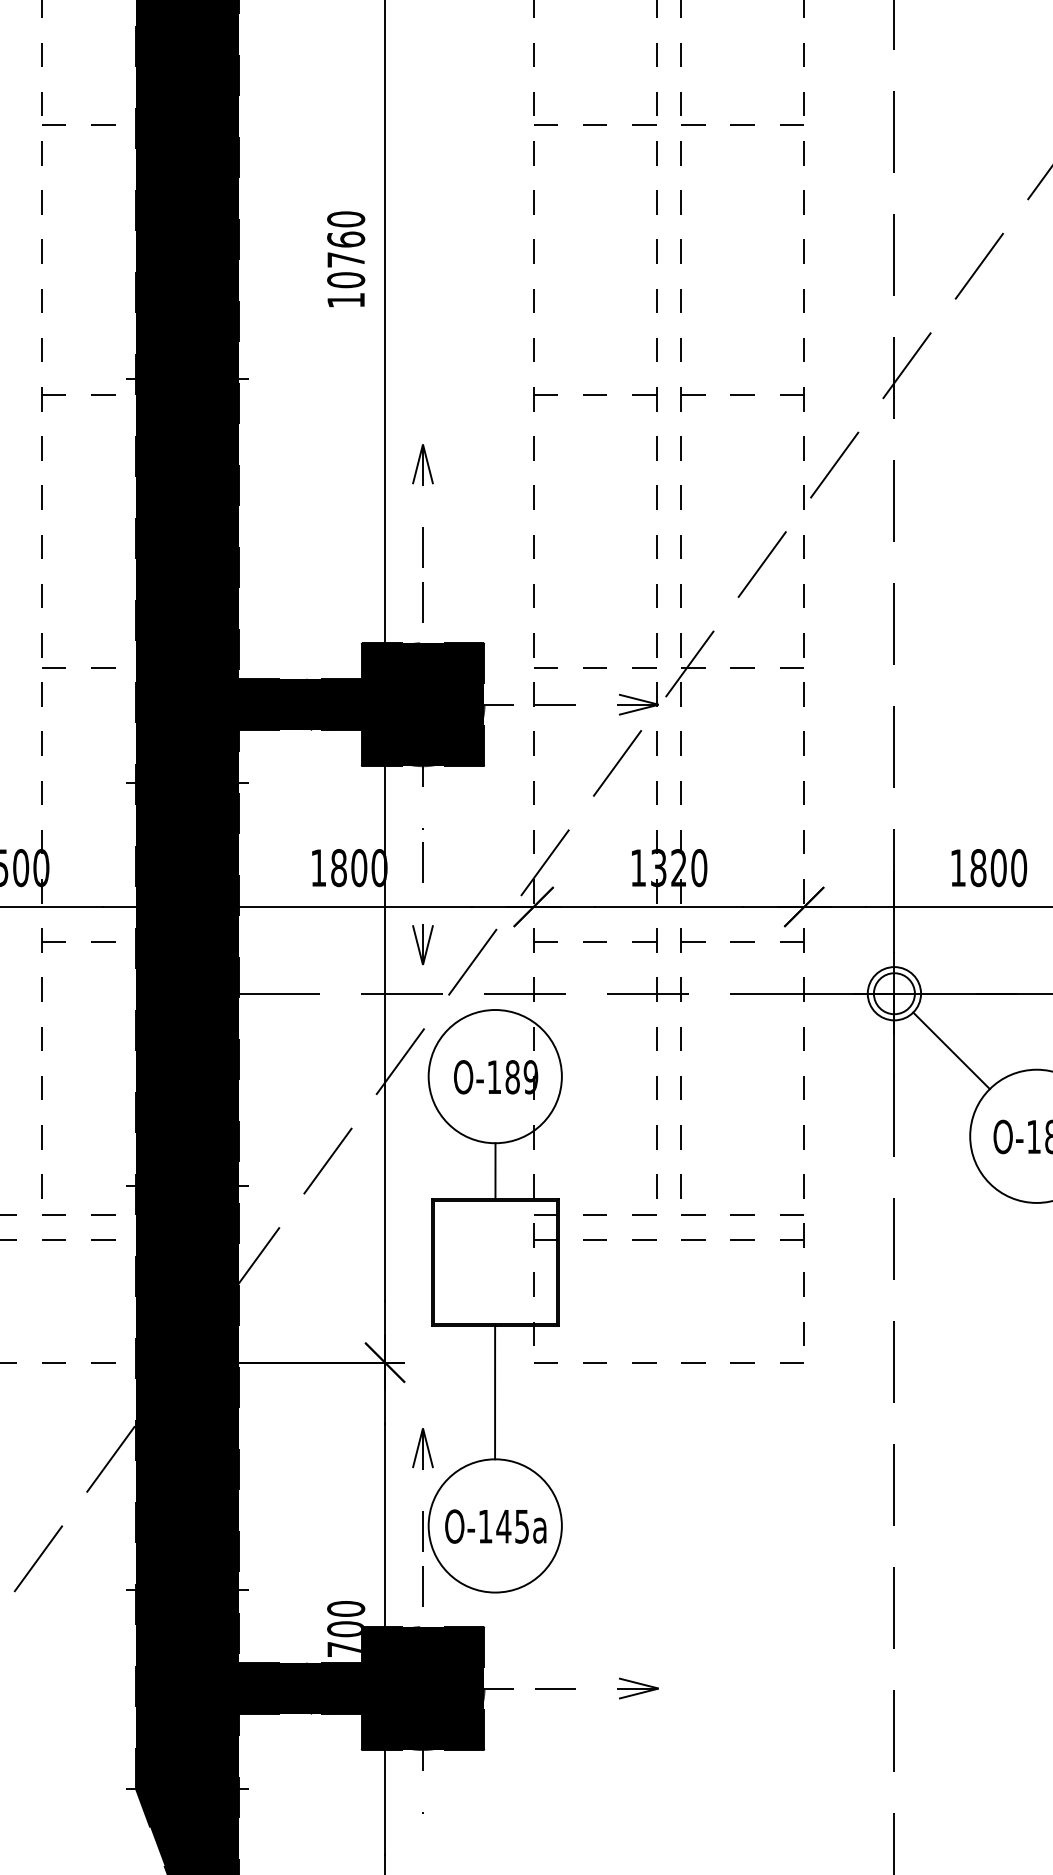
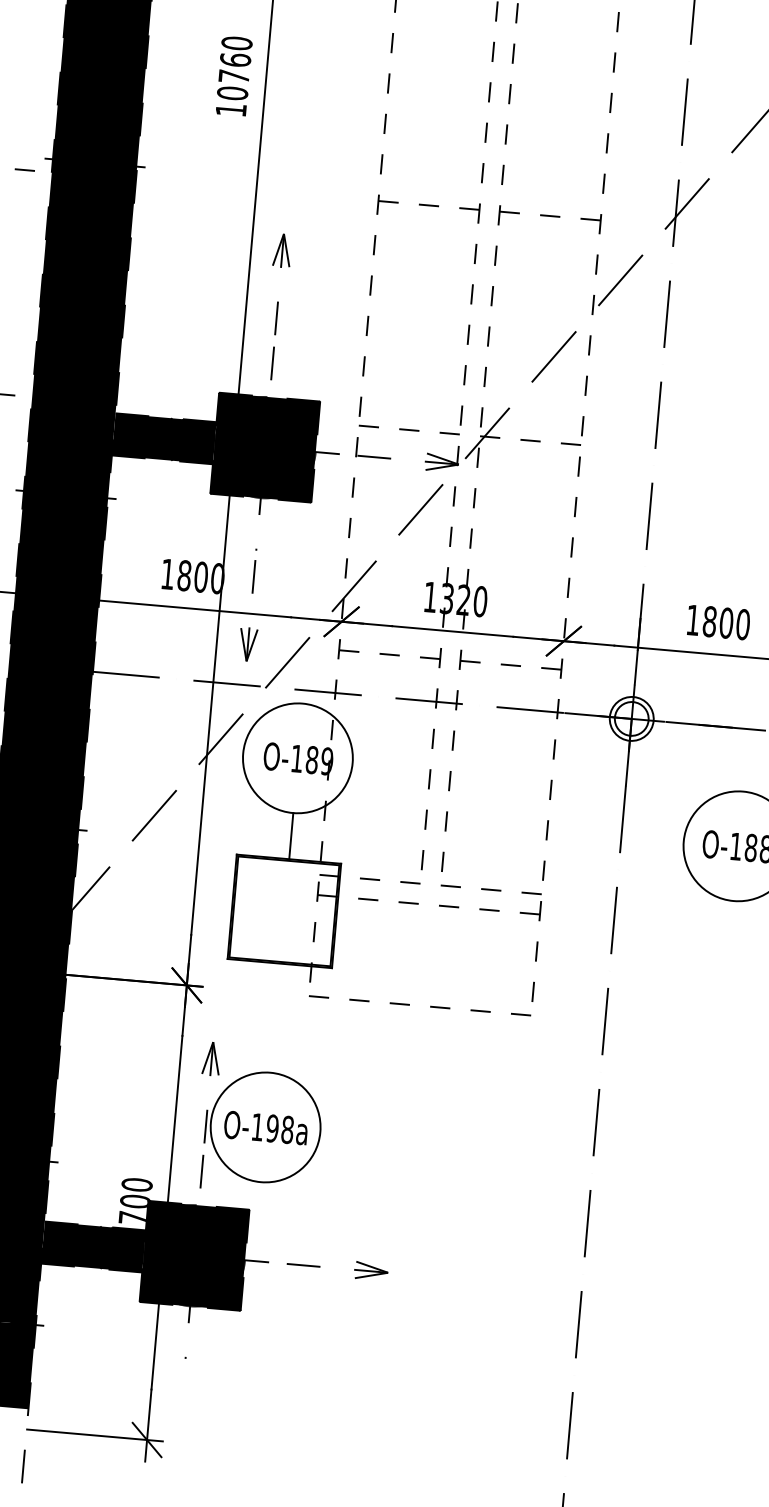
line: (951, 1050) -> (674, 769), removed
line: (495, 1391) -> (275, 1017), removed
text: (512, 1526) -> (279, 1129), O-145a -> O-198a

